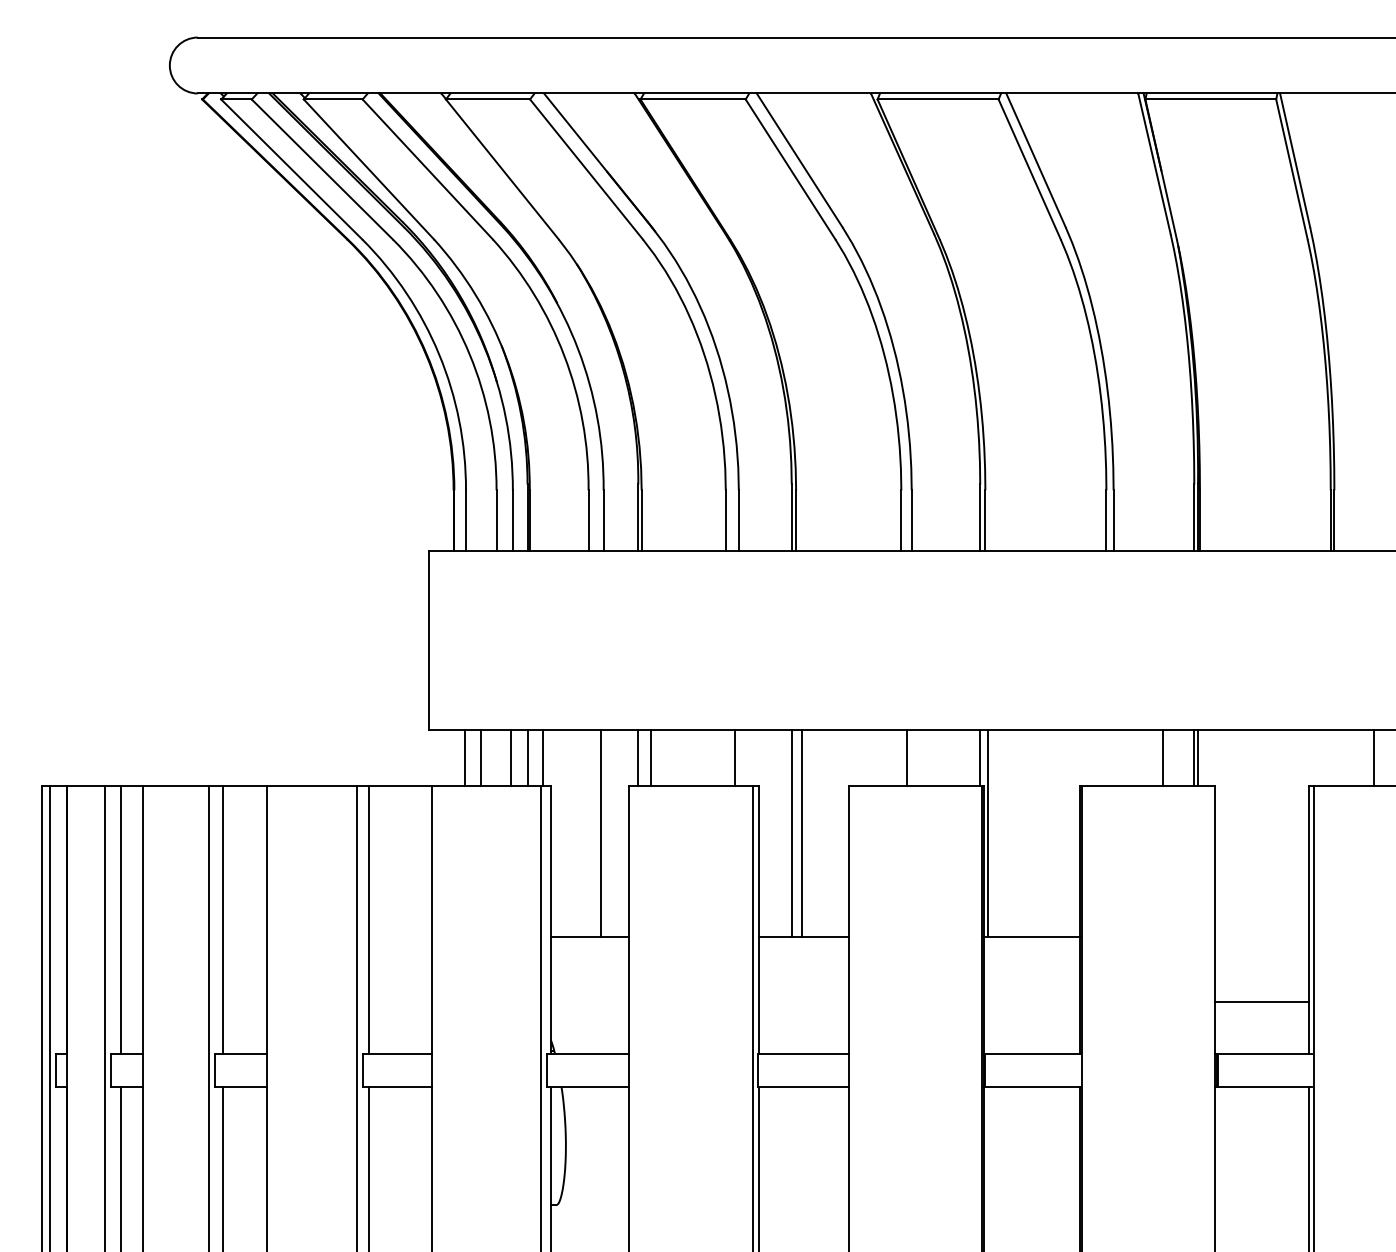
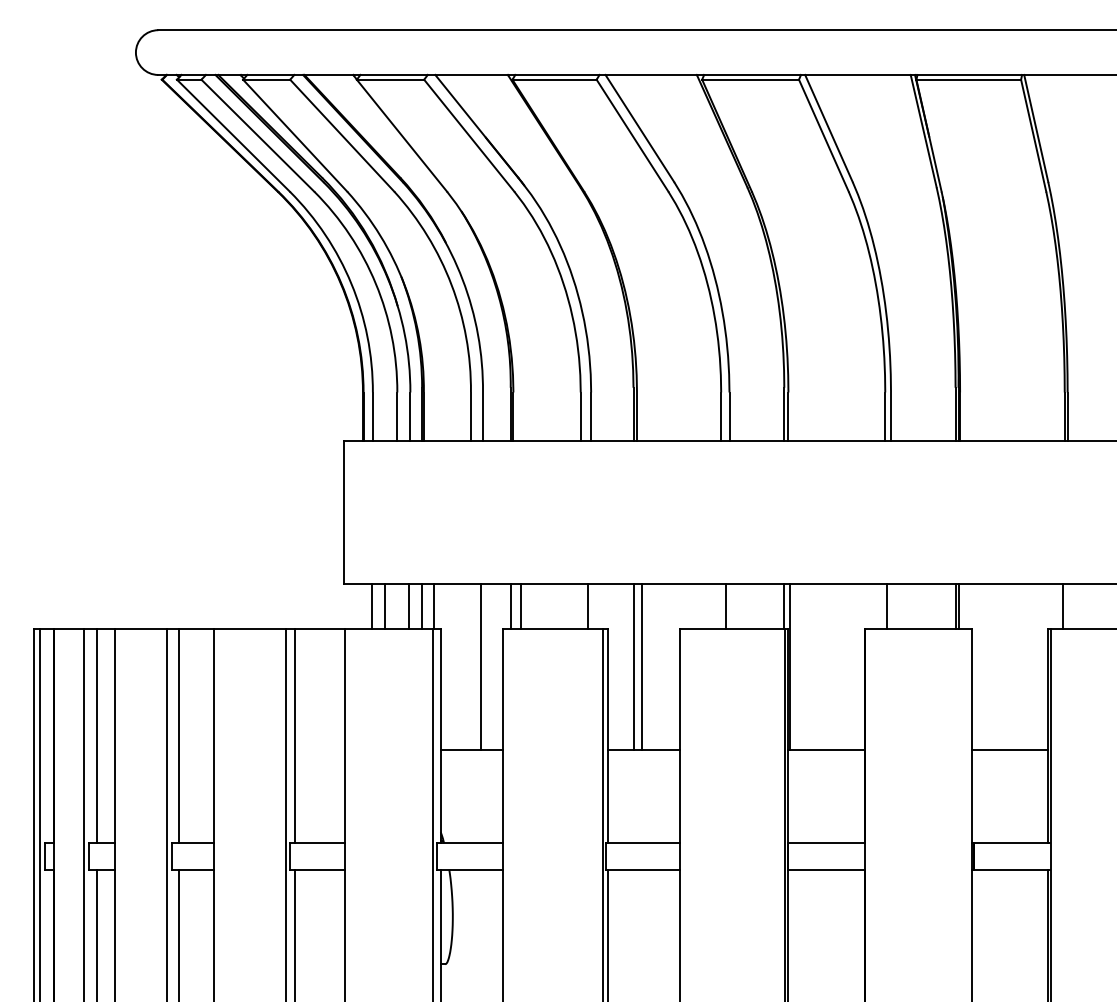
line: (1162, 757) -> (886, 606), moved
line: (1374, 757) -> (1063, 606), moved
line: (1261, 1001) -> (1009, 749), moved

